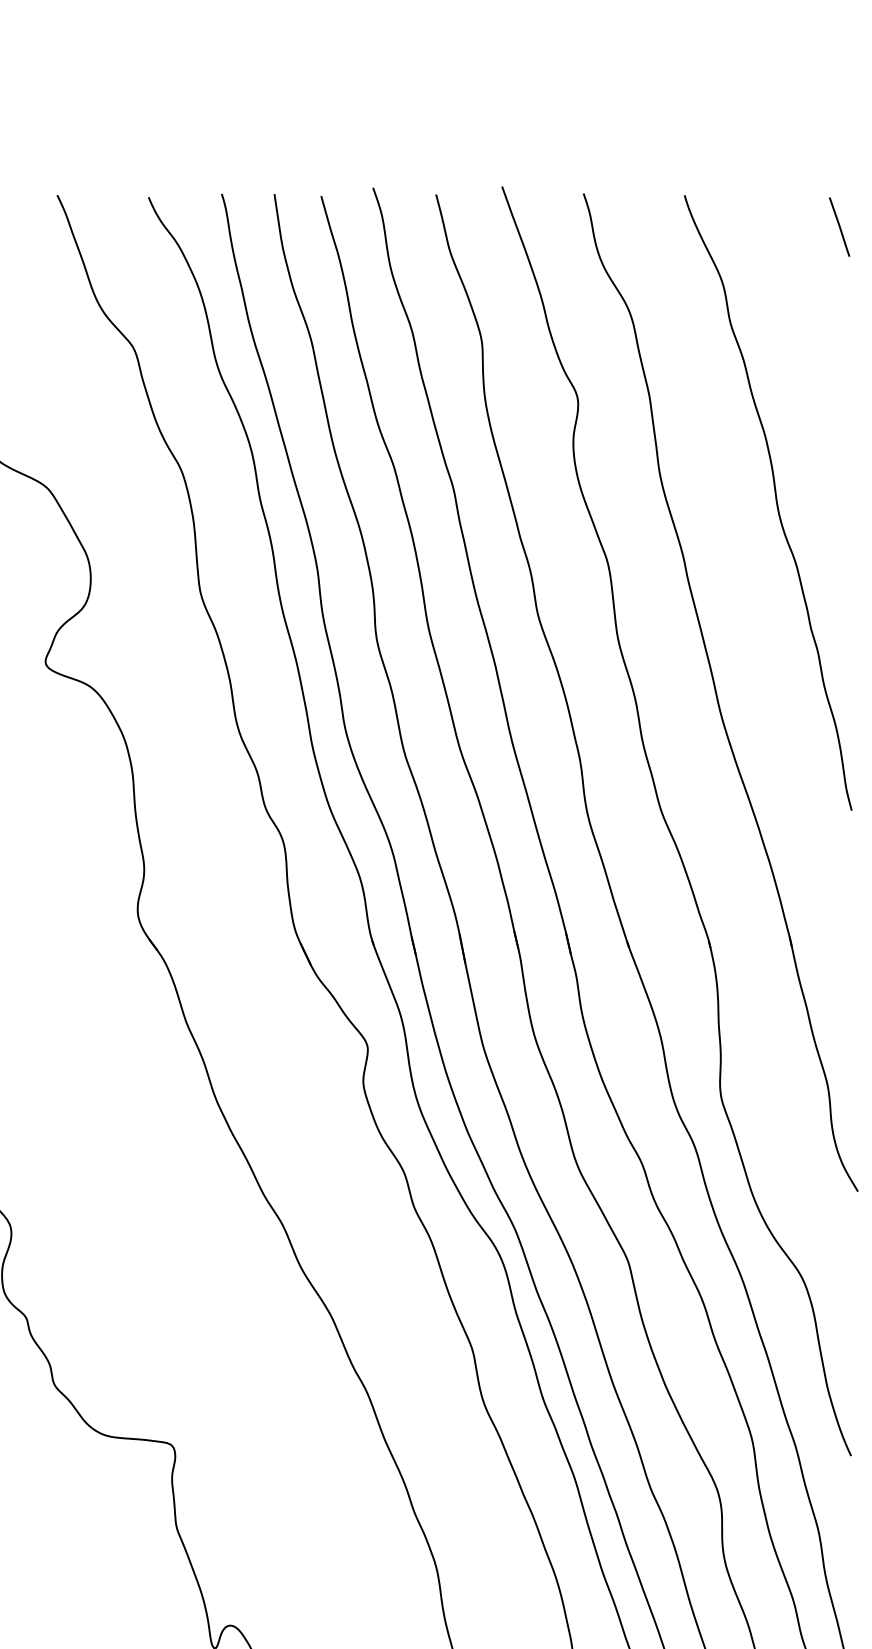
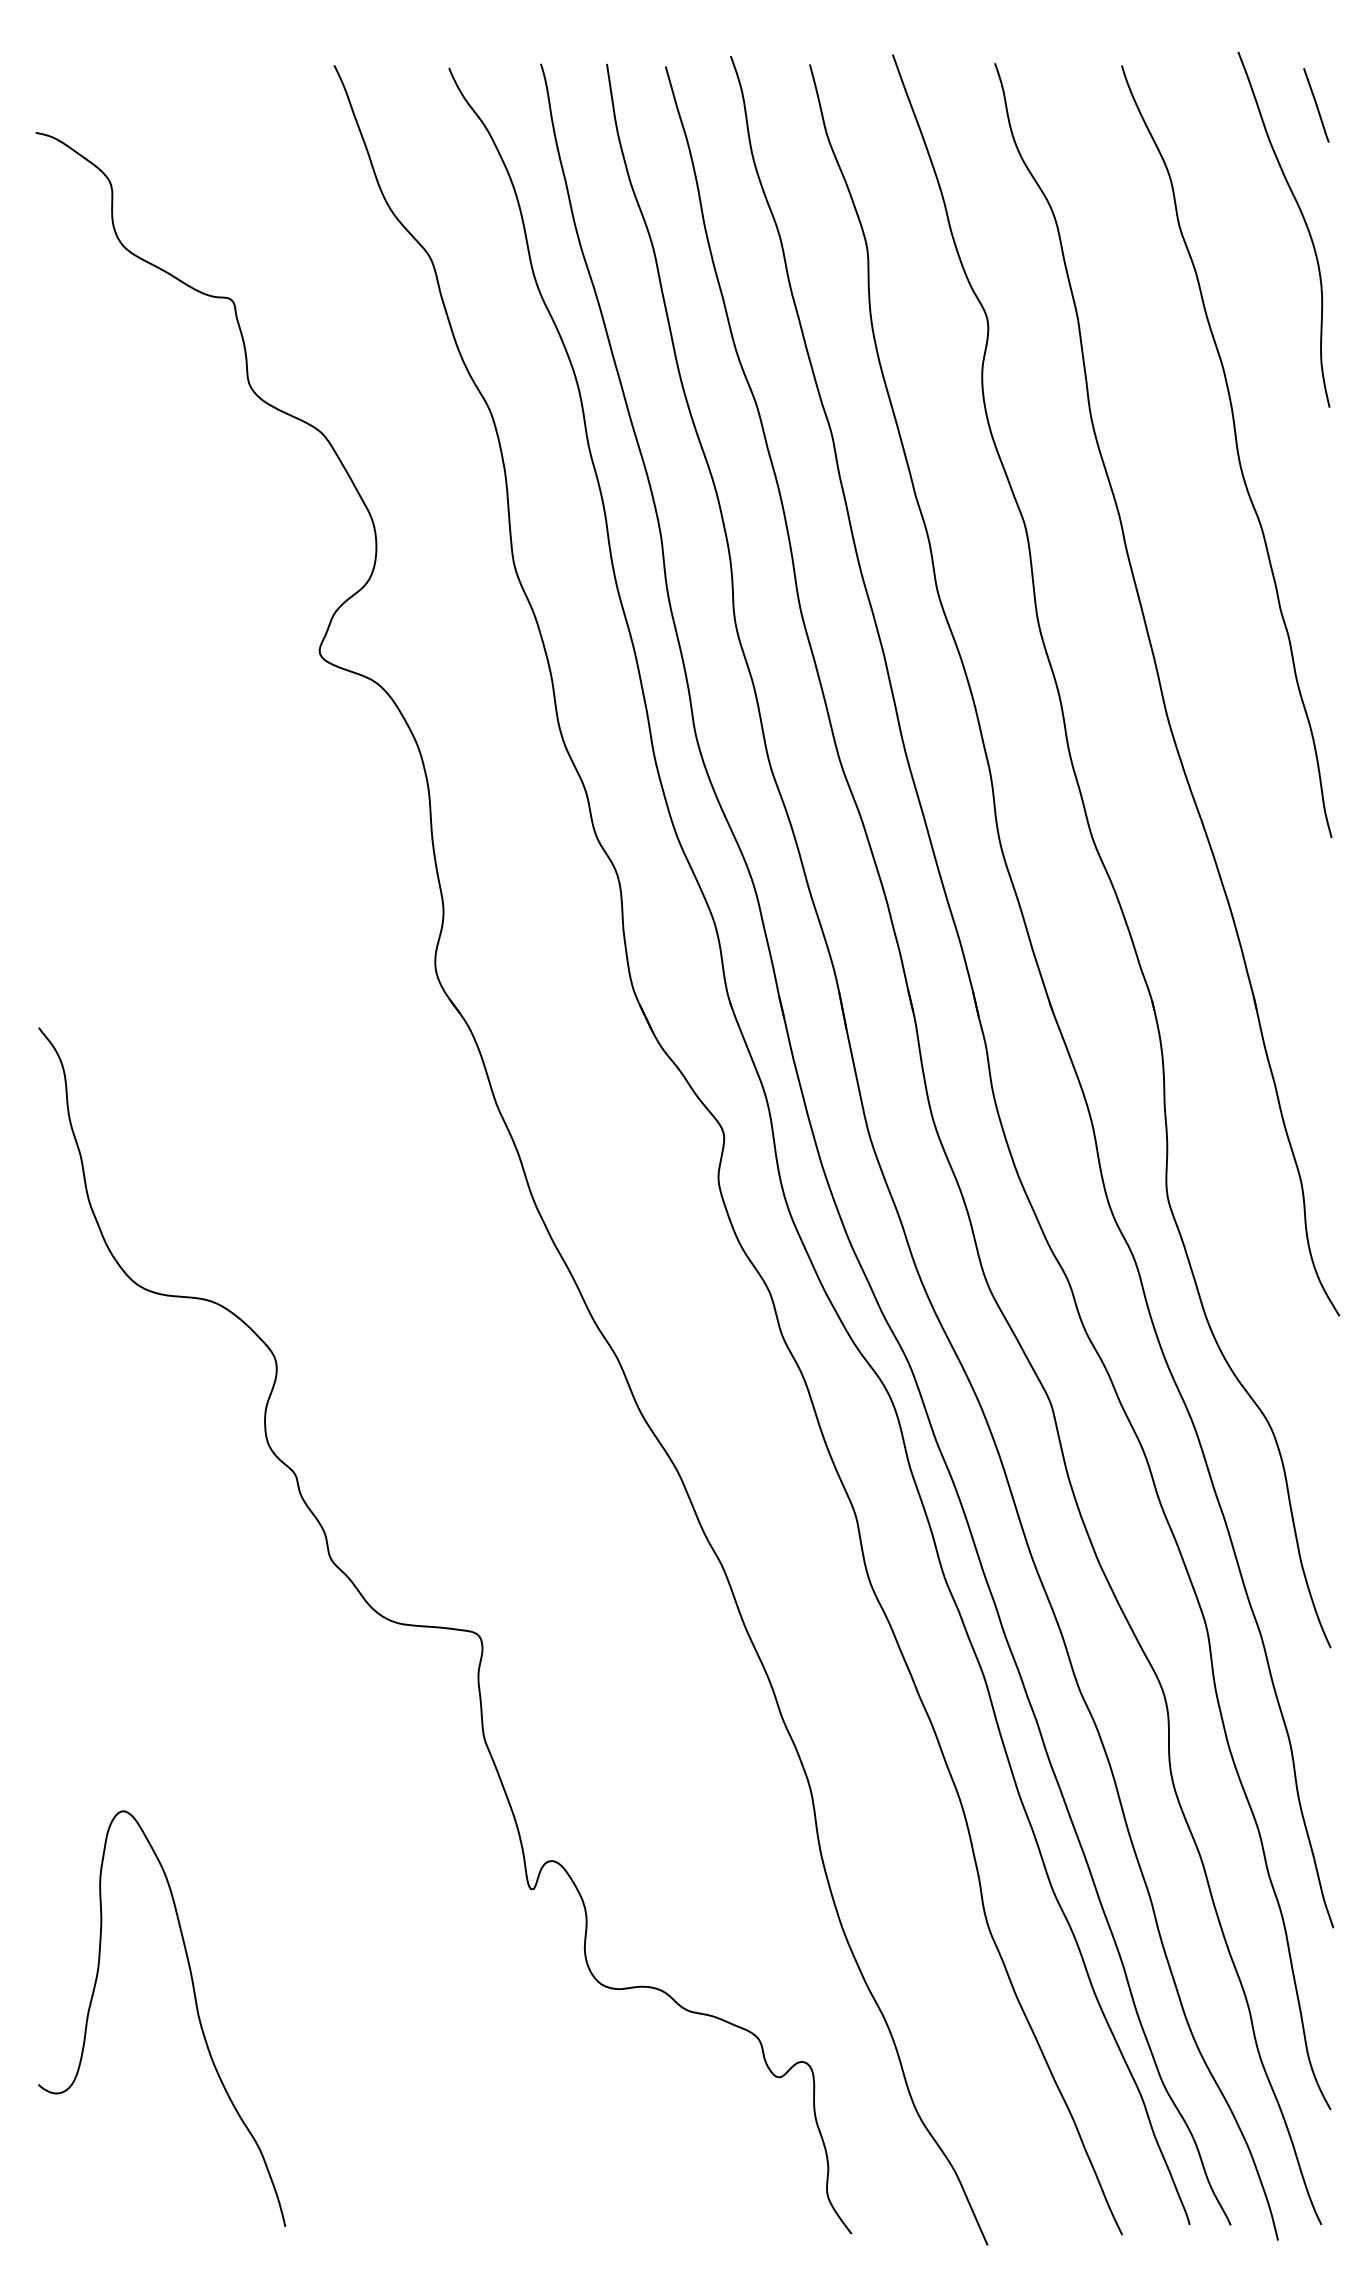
curve: (829, 318) -> (1303, 220), added

